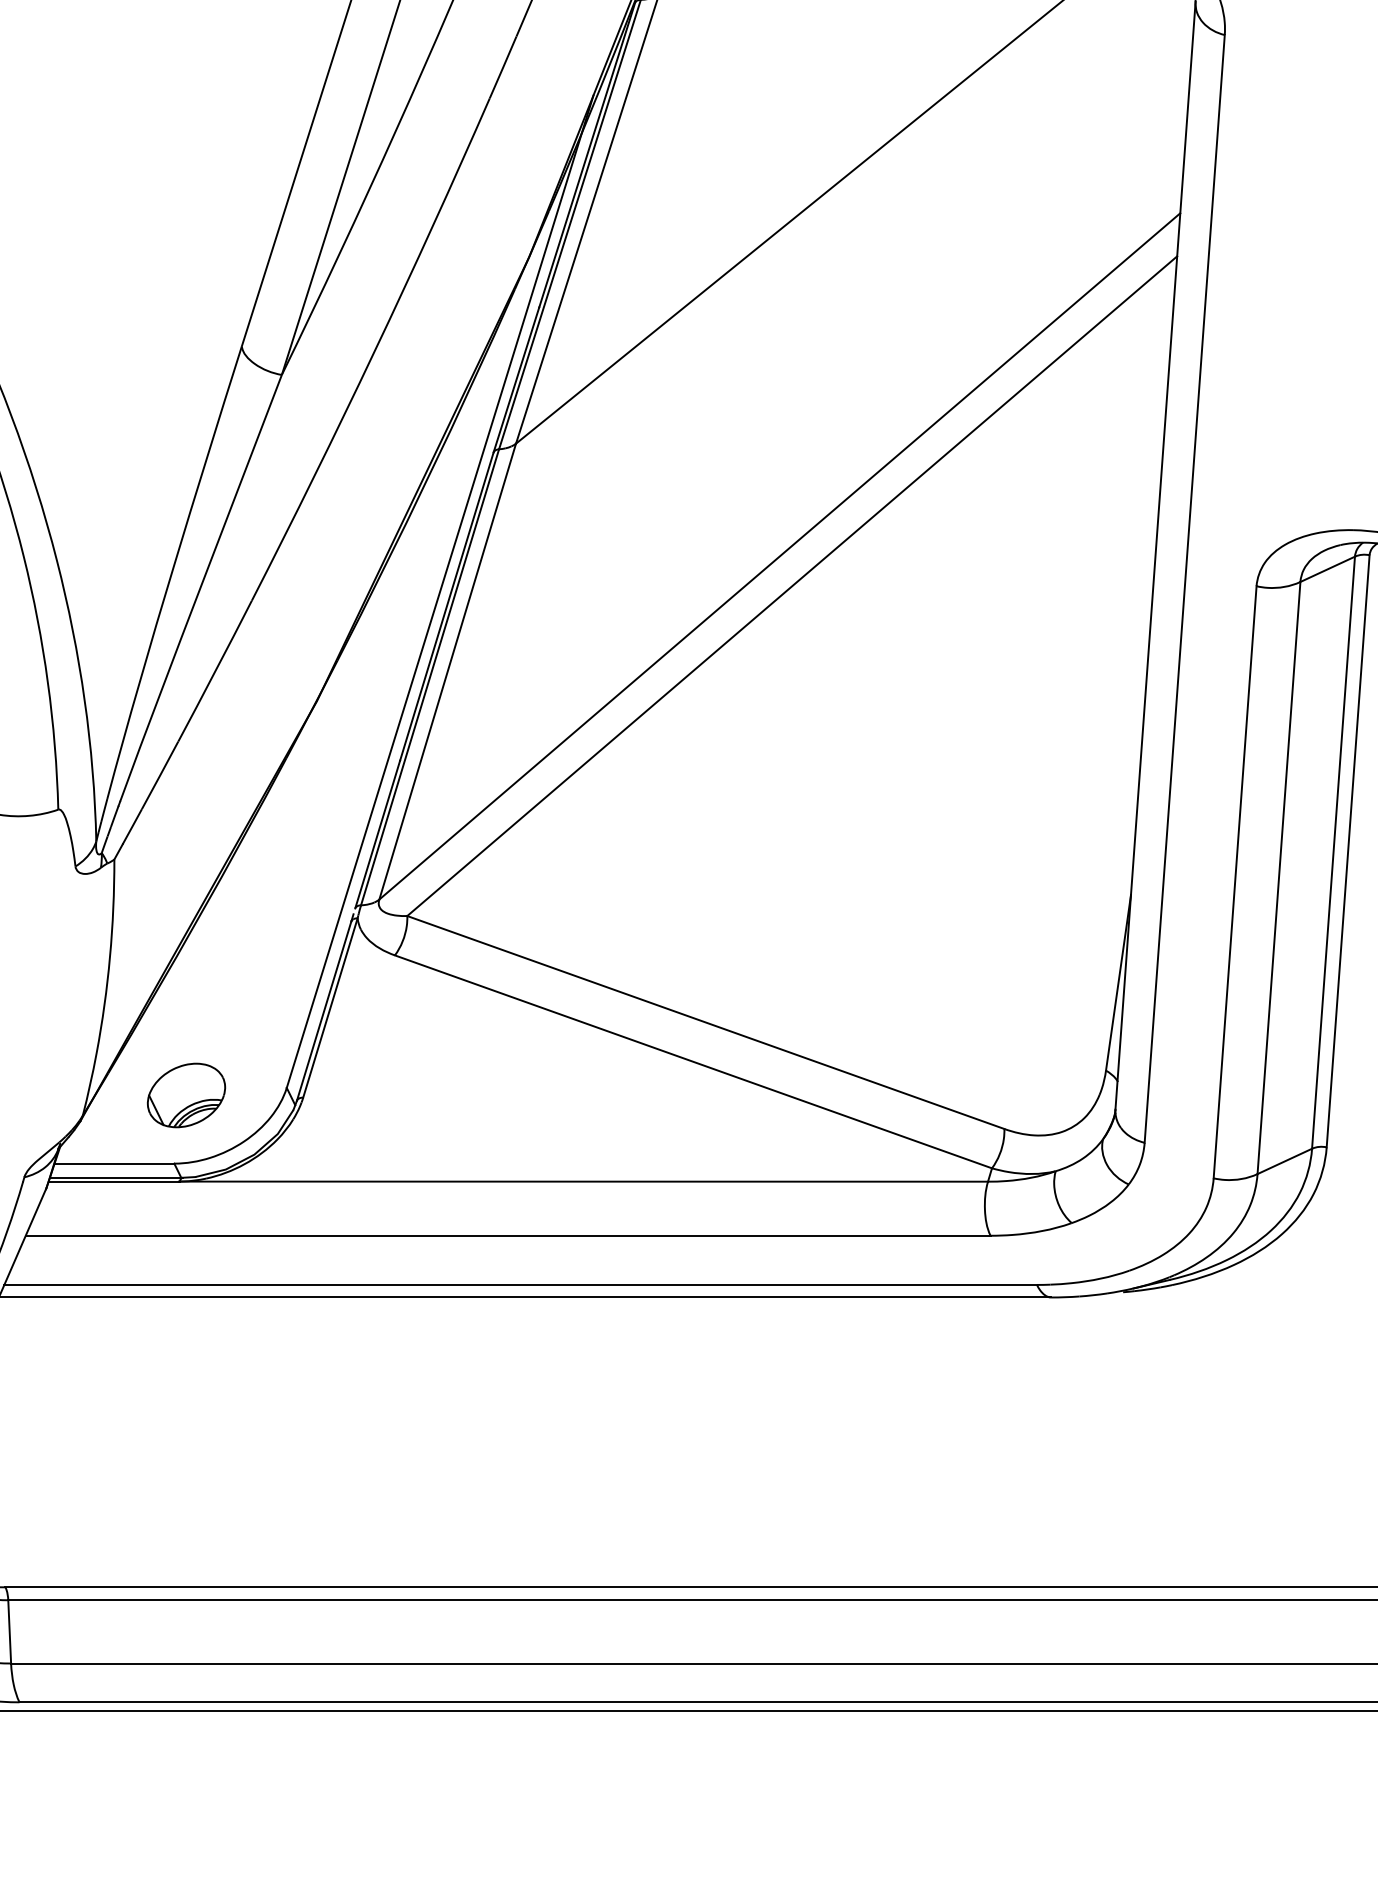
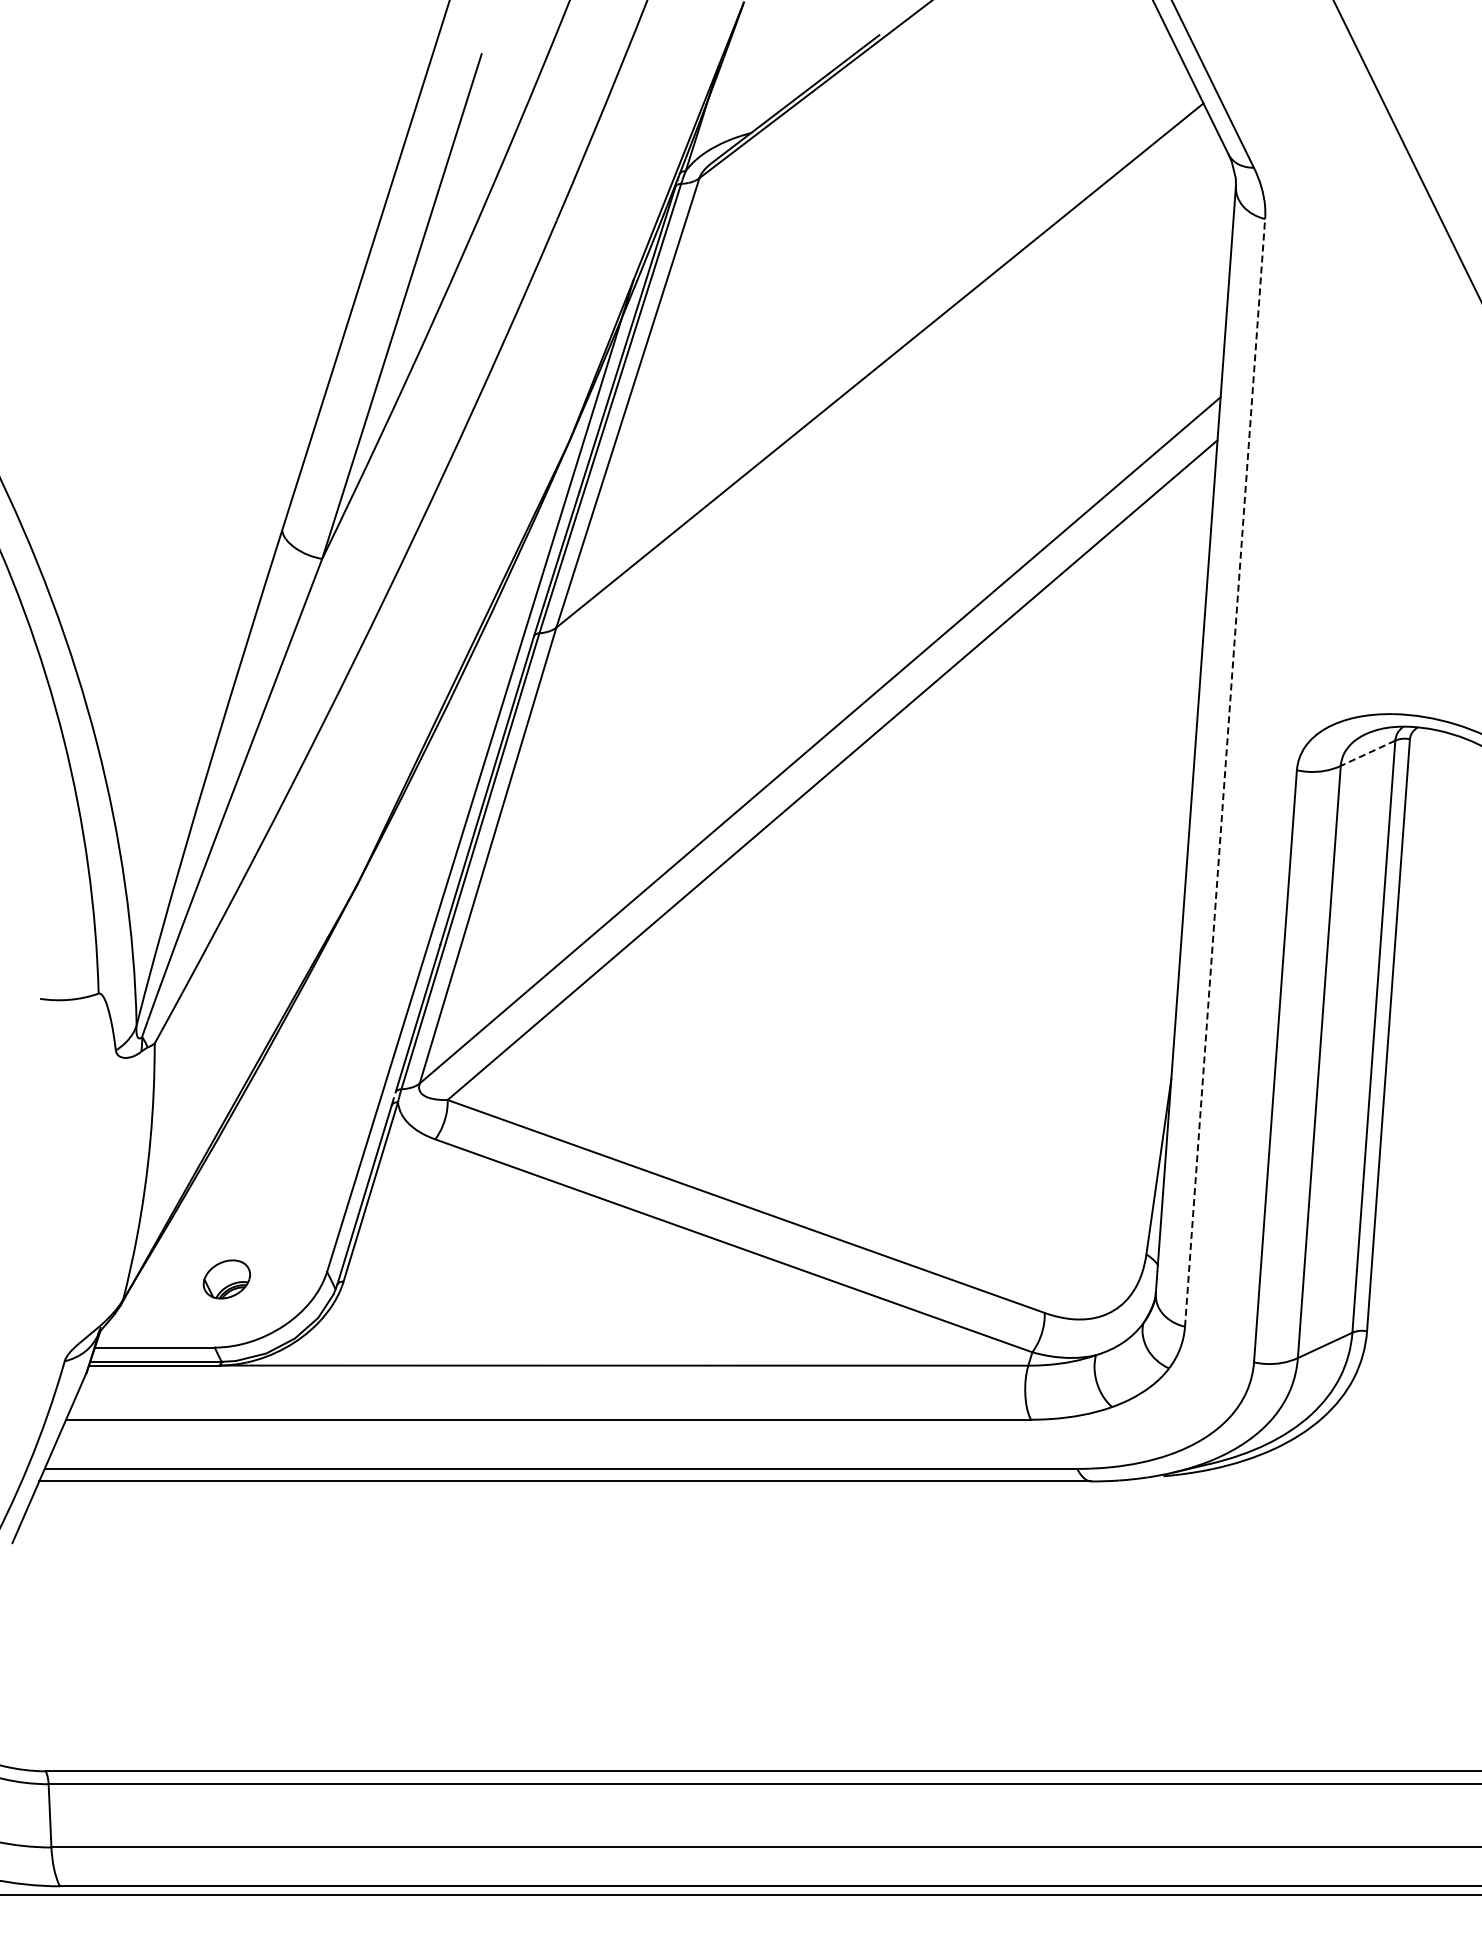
line: (1327, 569) -> (1367, 753), solid -> dashed
line: (1185, 588) -> (1225, 772), solid -> dashed
part: (186, 1095) -> (226, 1279), size x0.6

